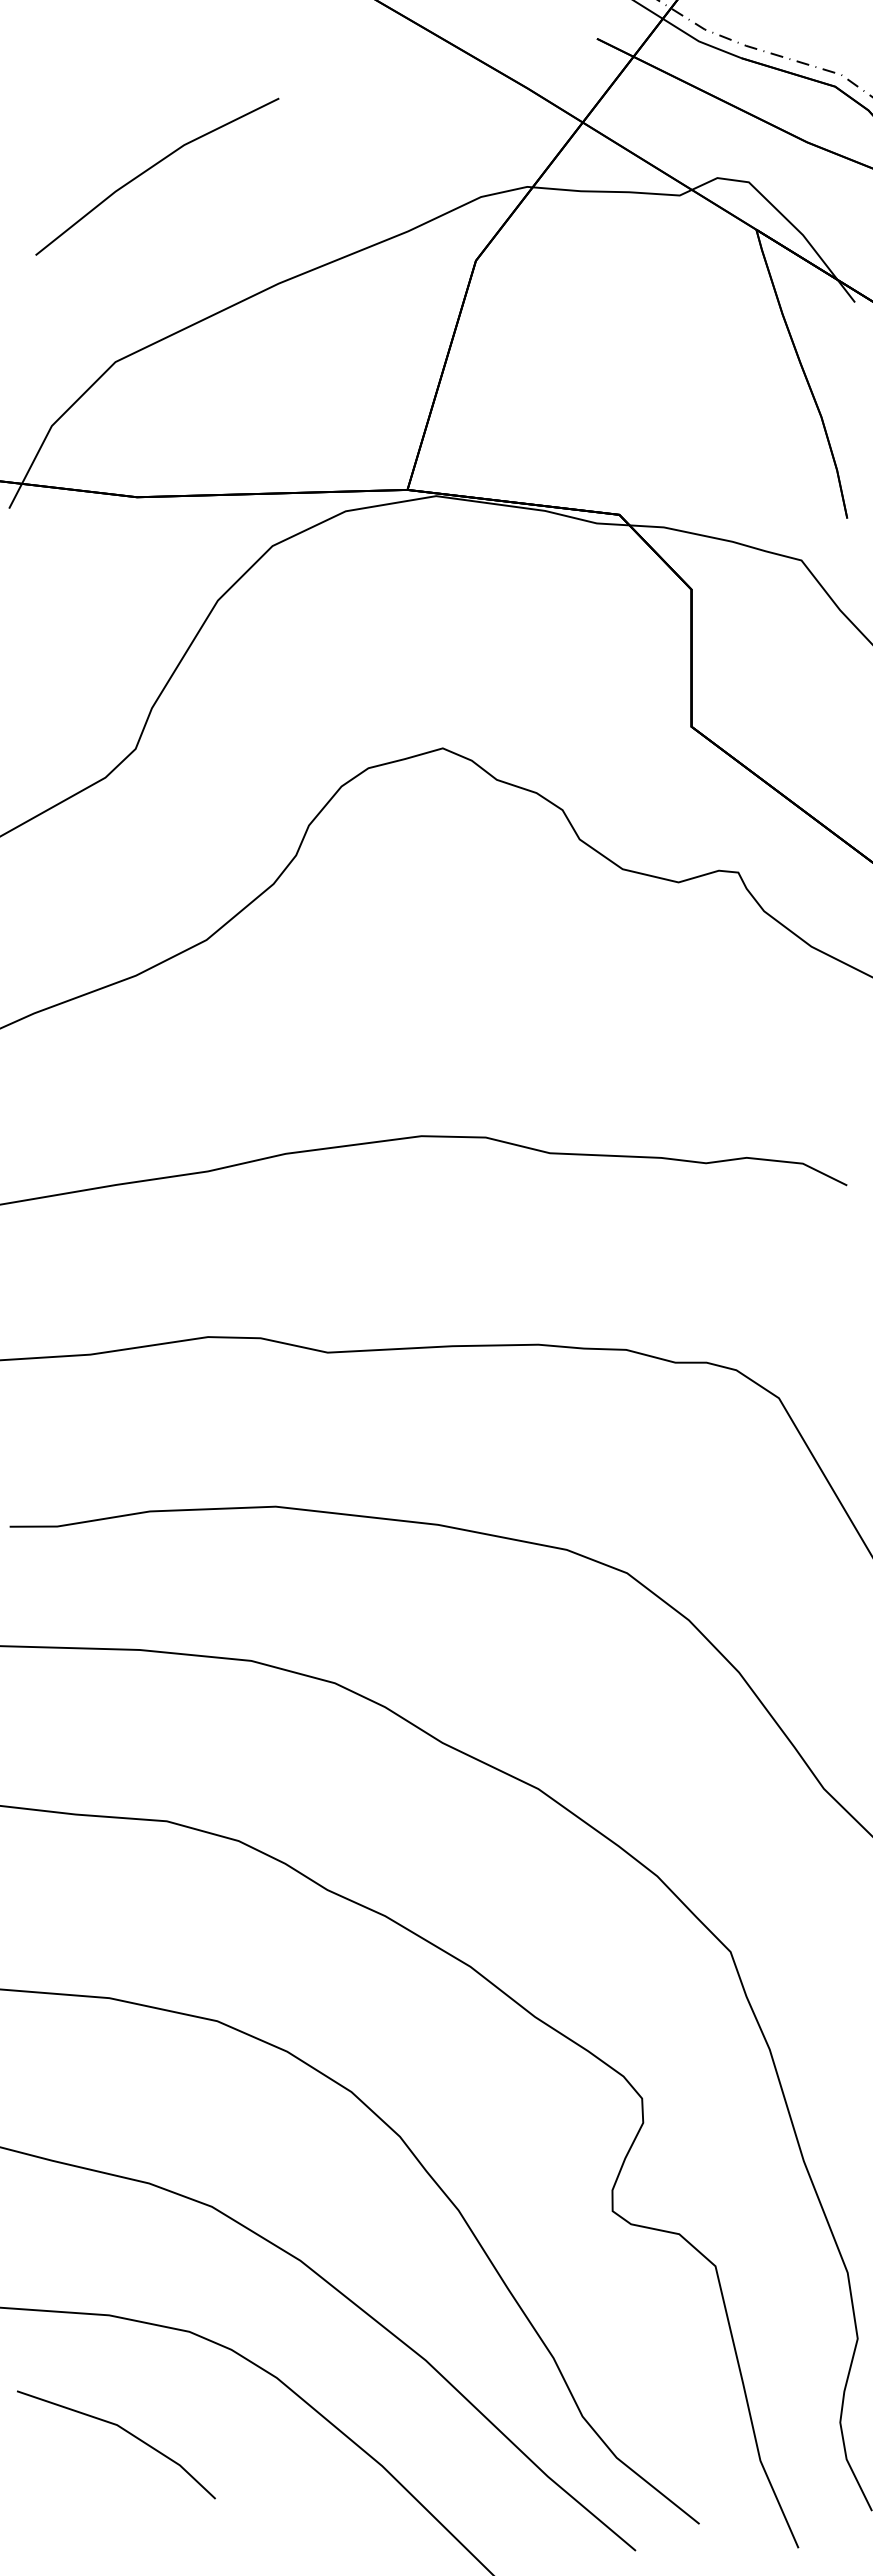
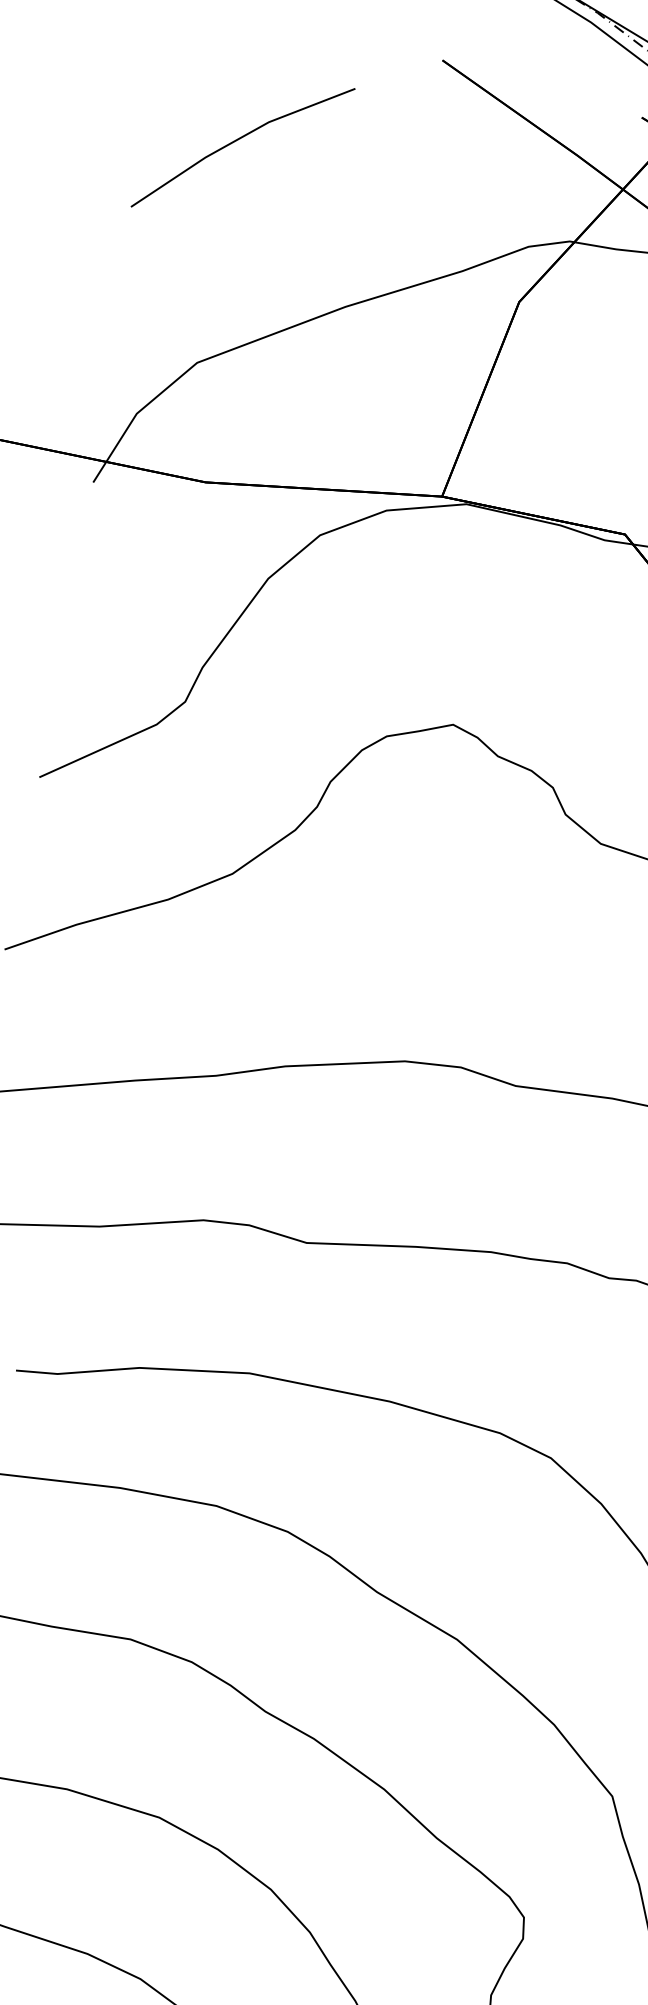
line: (153, 167) -> (240, 139), moved

